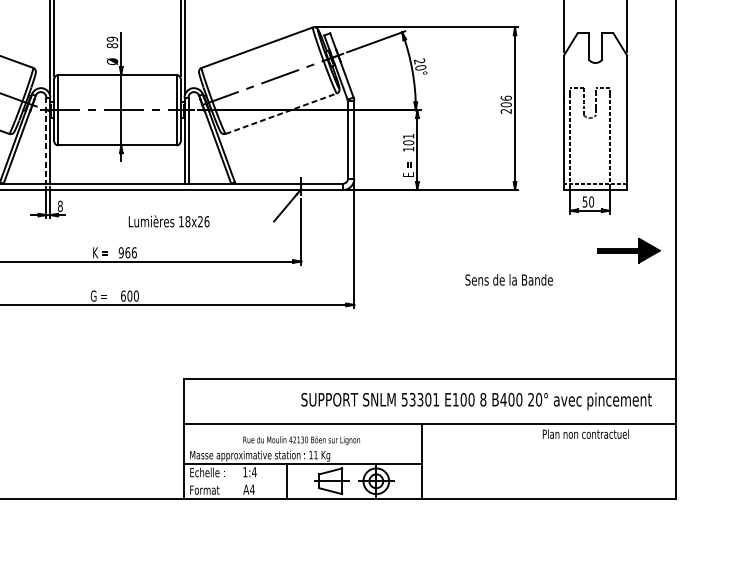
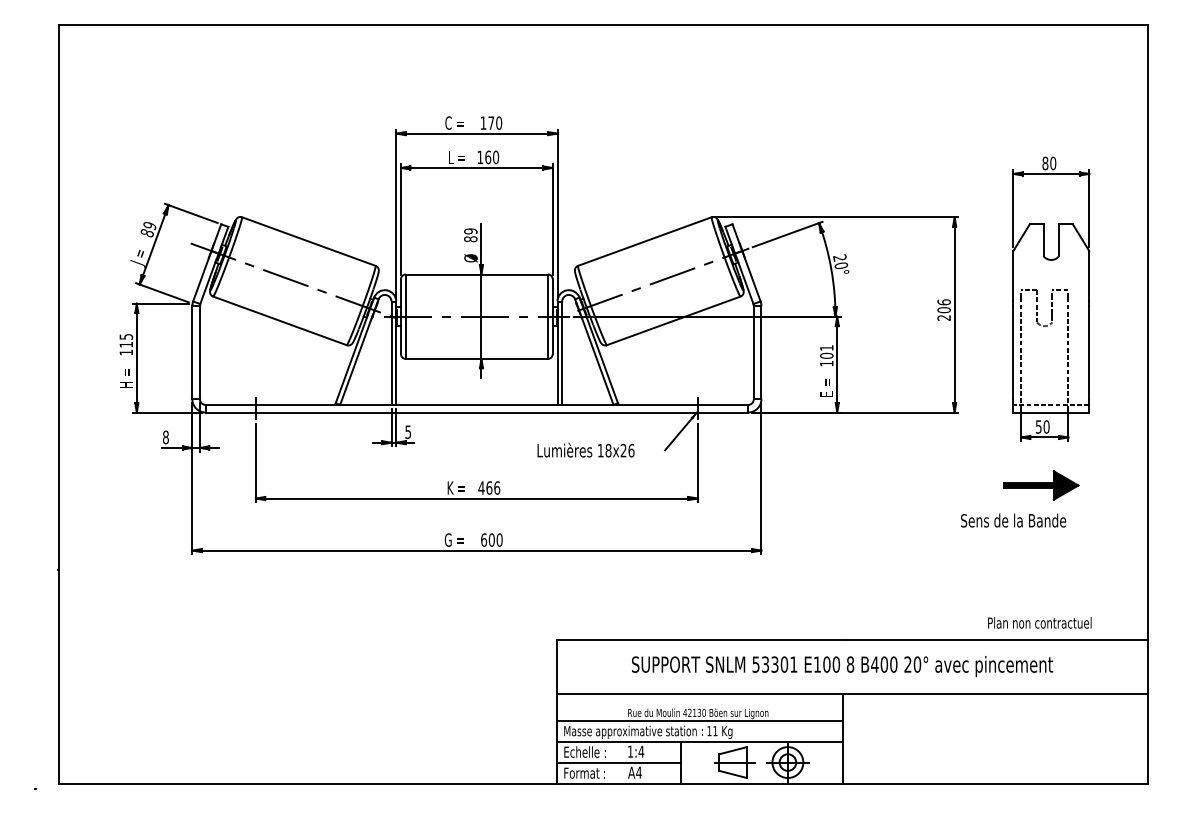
line: (281, 113) -> (674, 320), dashed -> solid
line: (46, 140) -> (391, 353), dashed -> solid
text: (60, 205) -> (408, 431), 8 -> 5
text: (168, 220) -> (585, 449), moved
part: (628, 250) -> (1041, 485), moved
text: (121, 252) -> (481, 487), 966 -> 466
text: (509, 279) -> (1013, 520), moved
text: (476, 401) -> (842, 666), moved
text: (585, 433) -> (1039, 622), moved
line: (302, 447) -> (699, 721), added
line: (235, 482) -> (618, 763), added

